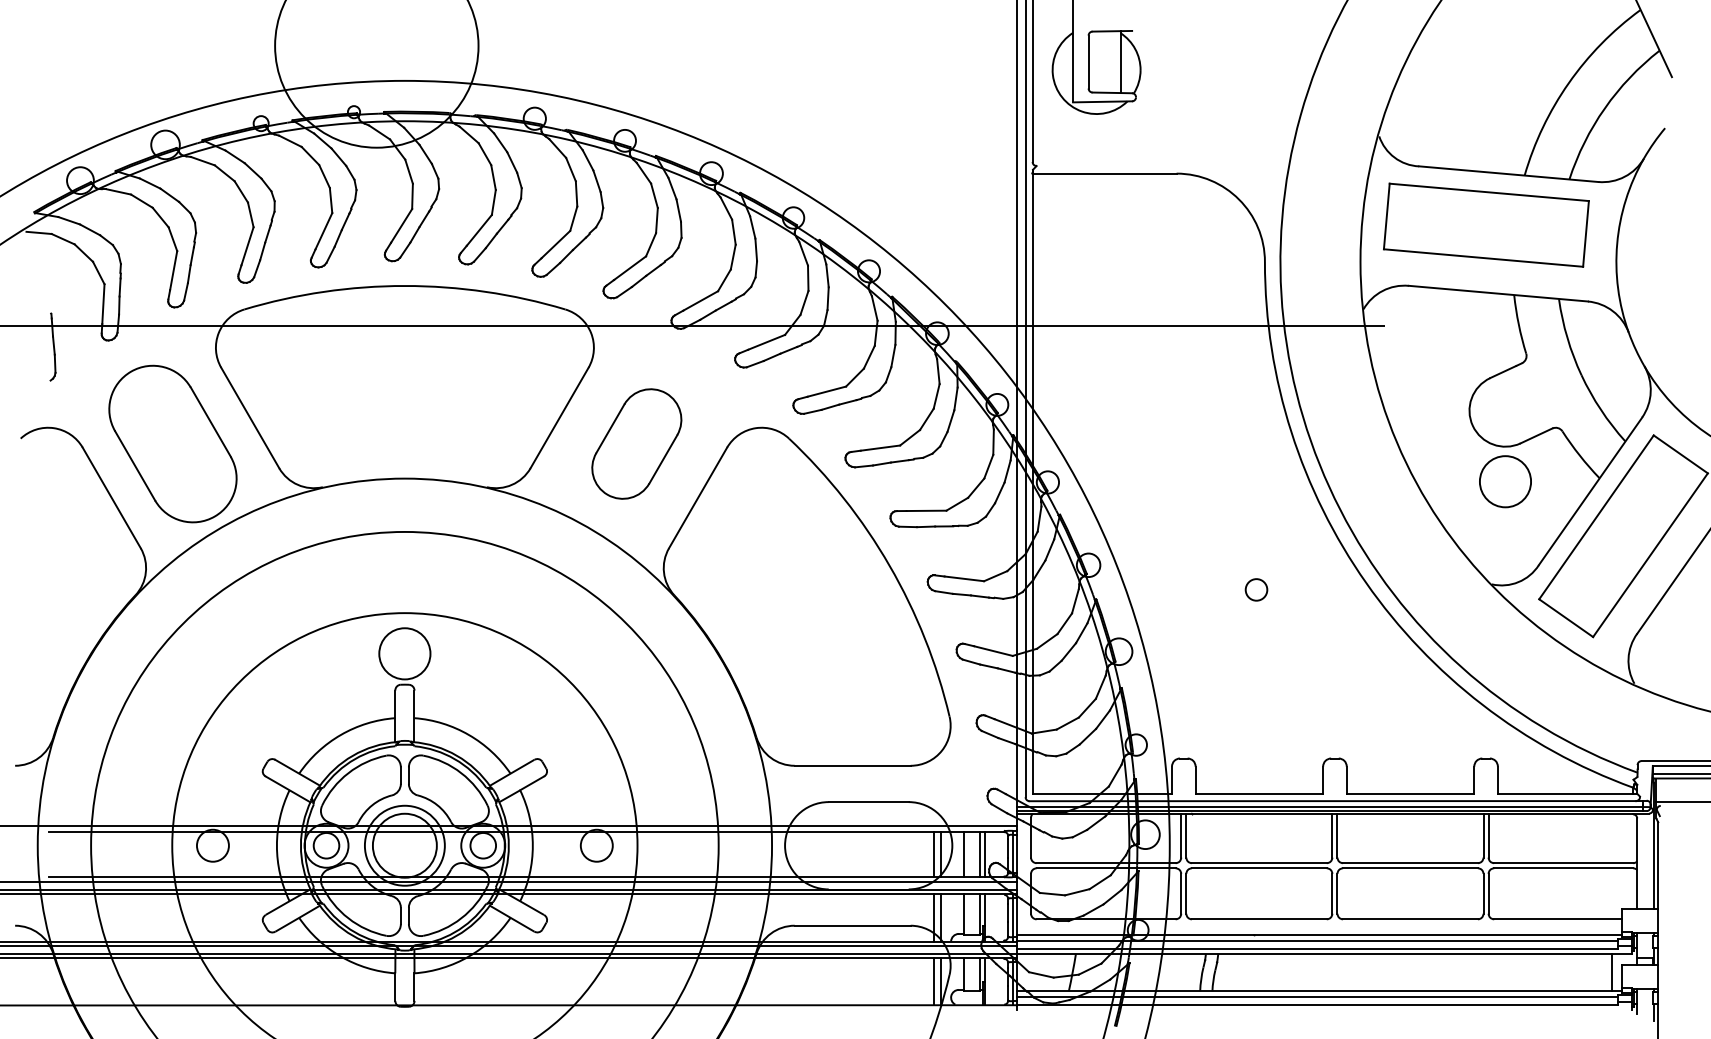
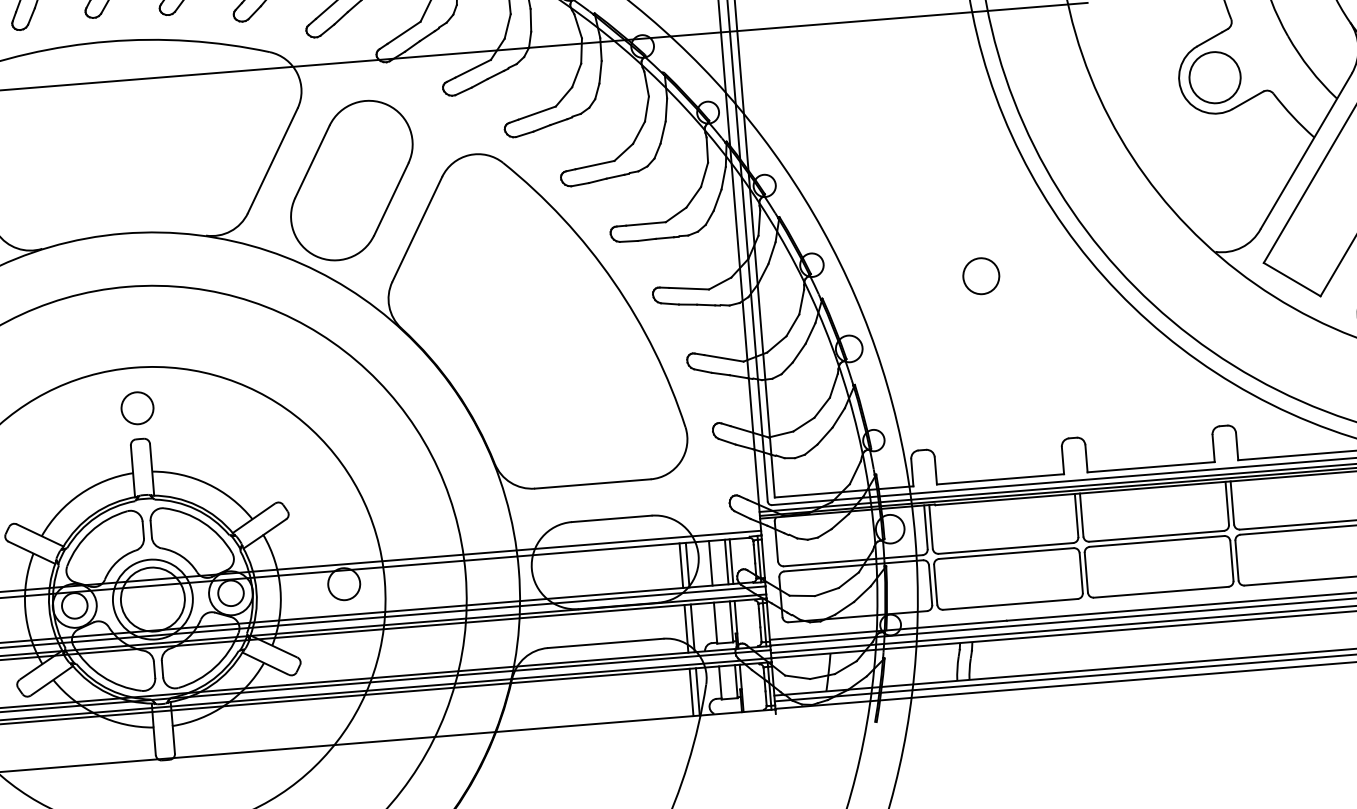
part: (636, 443) -> (351, 180), size x1.43
circle: (1505, 481) -> (1215, 77), moved
circle: (1256, 589) -> (981, 275), size x1.67
circle: (404, 653) -> (137, 407), size x0.62

